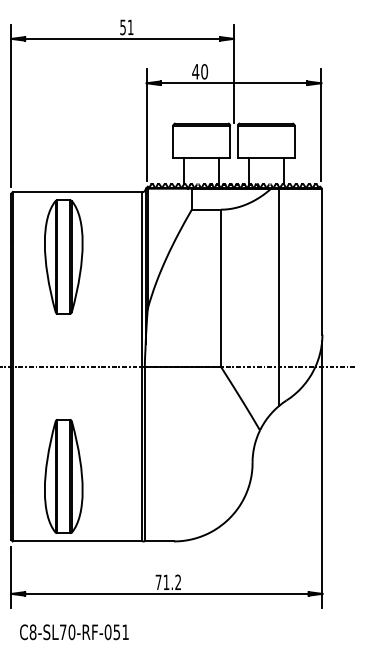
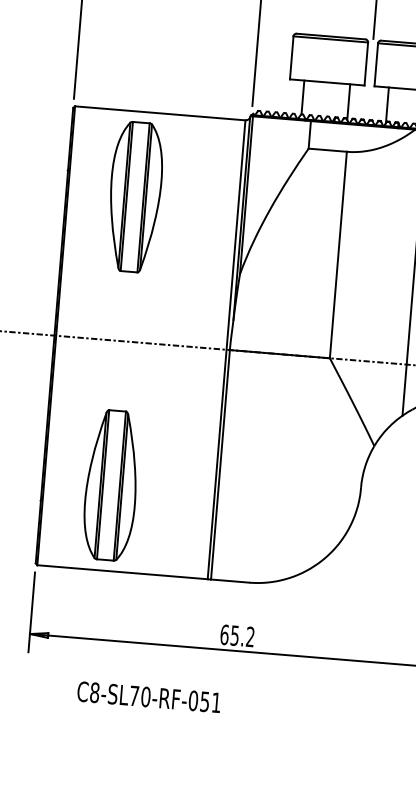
text: (162, 582) -> (229, 635), 71.2 -> 65.2
text: (74, 632) -> (149, 697), moved

